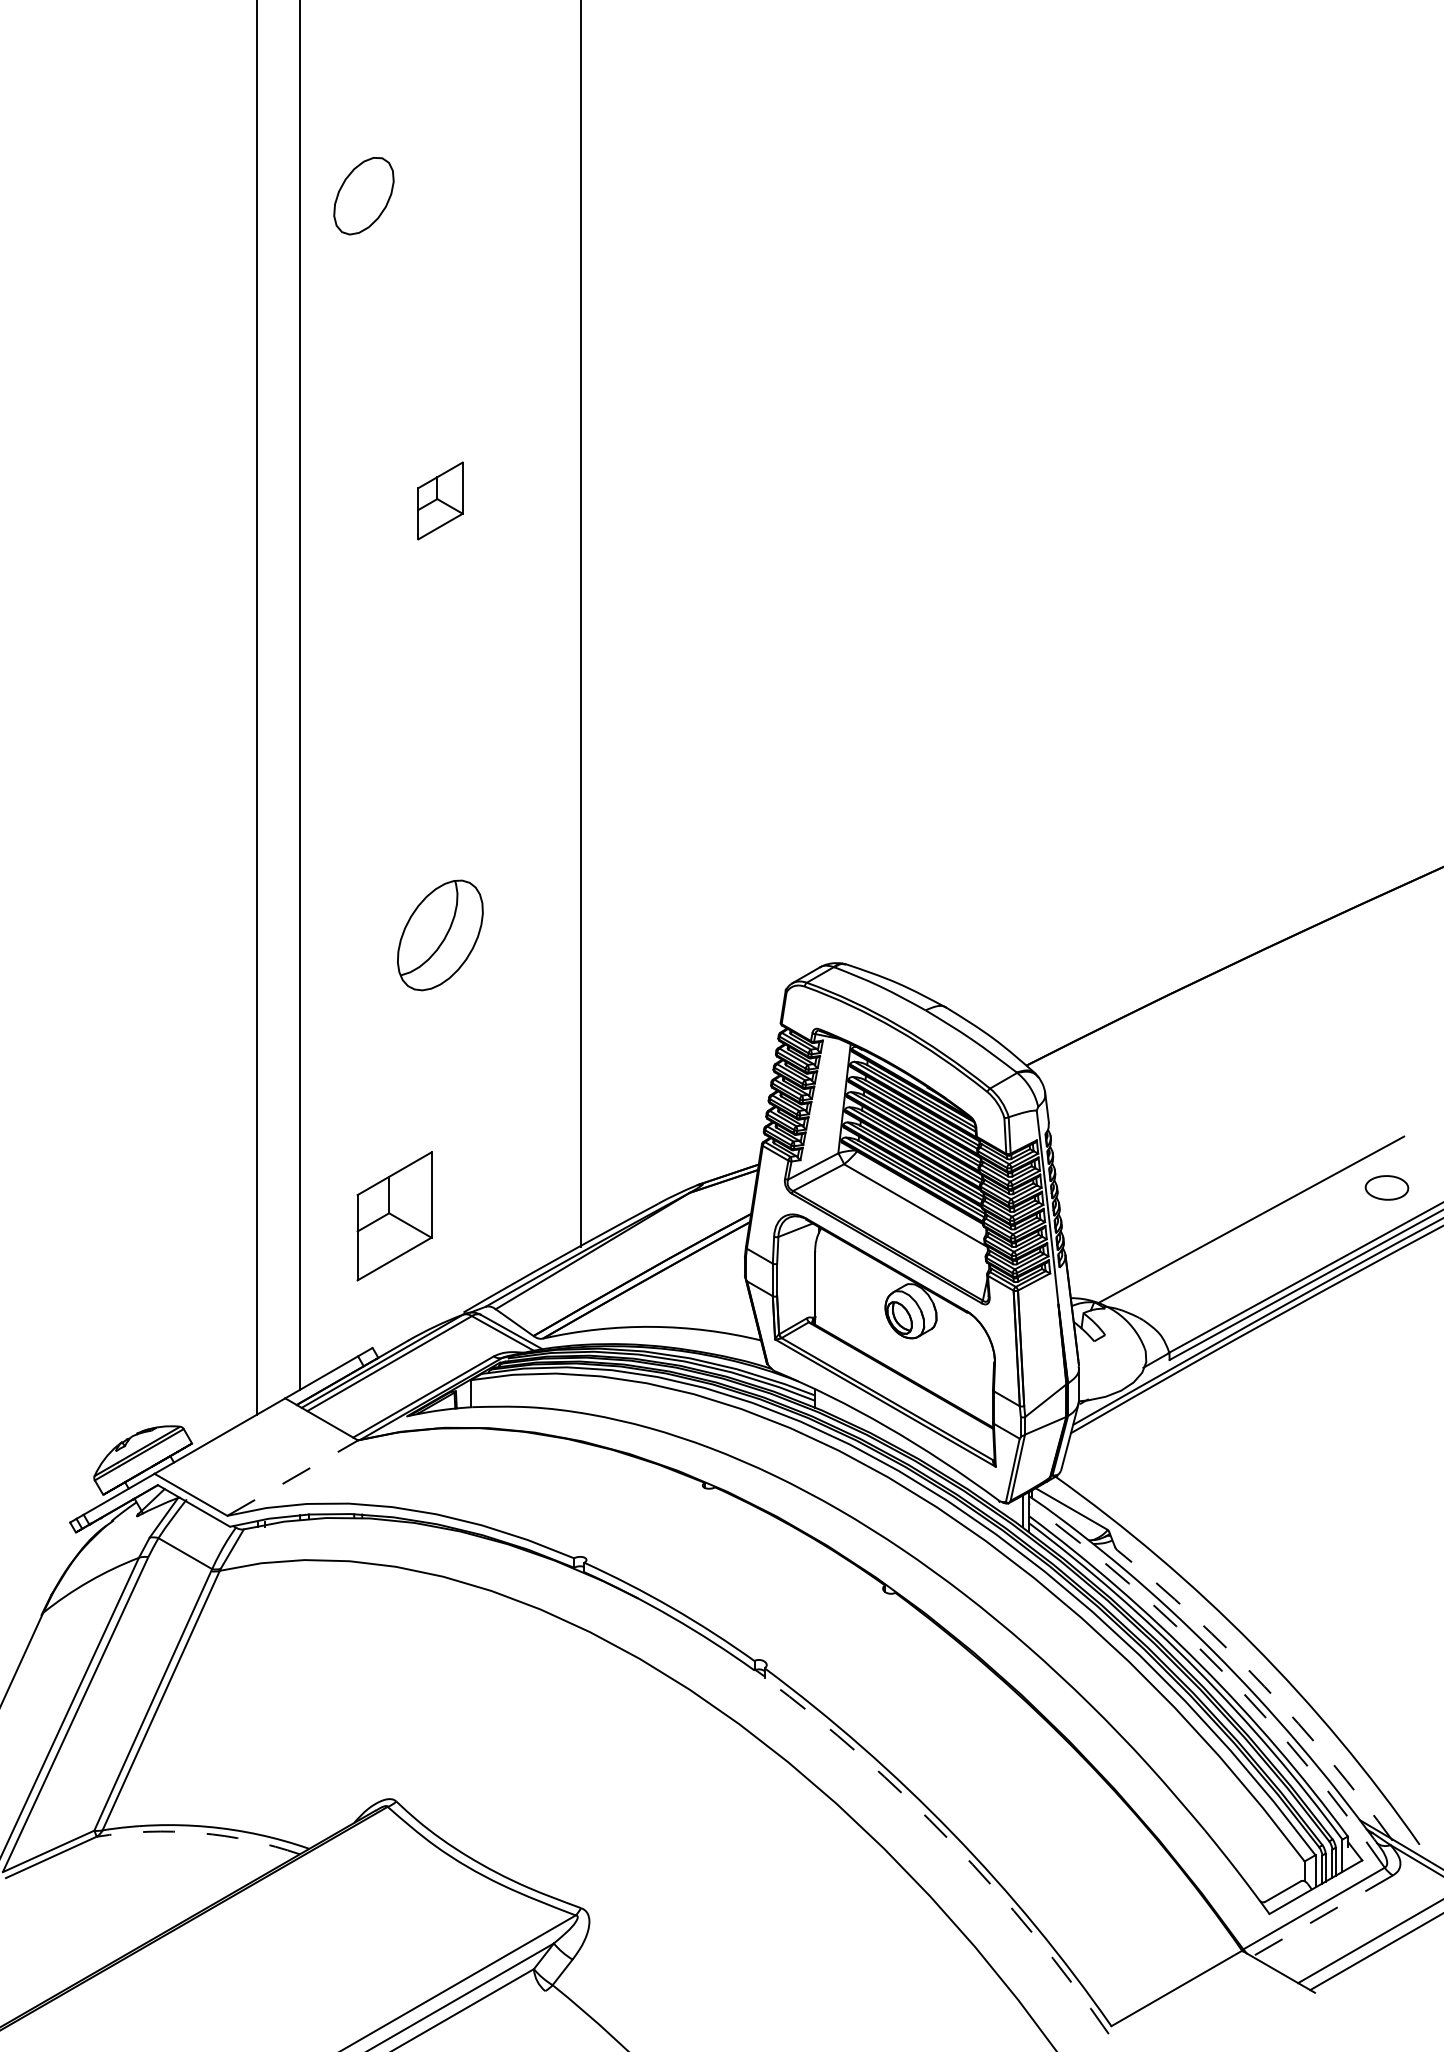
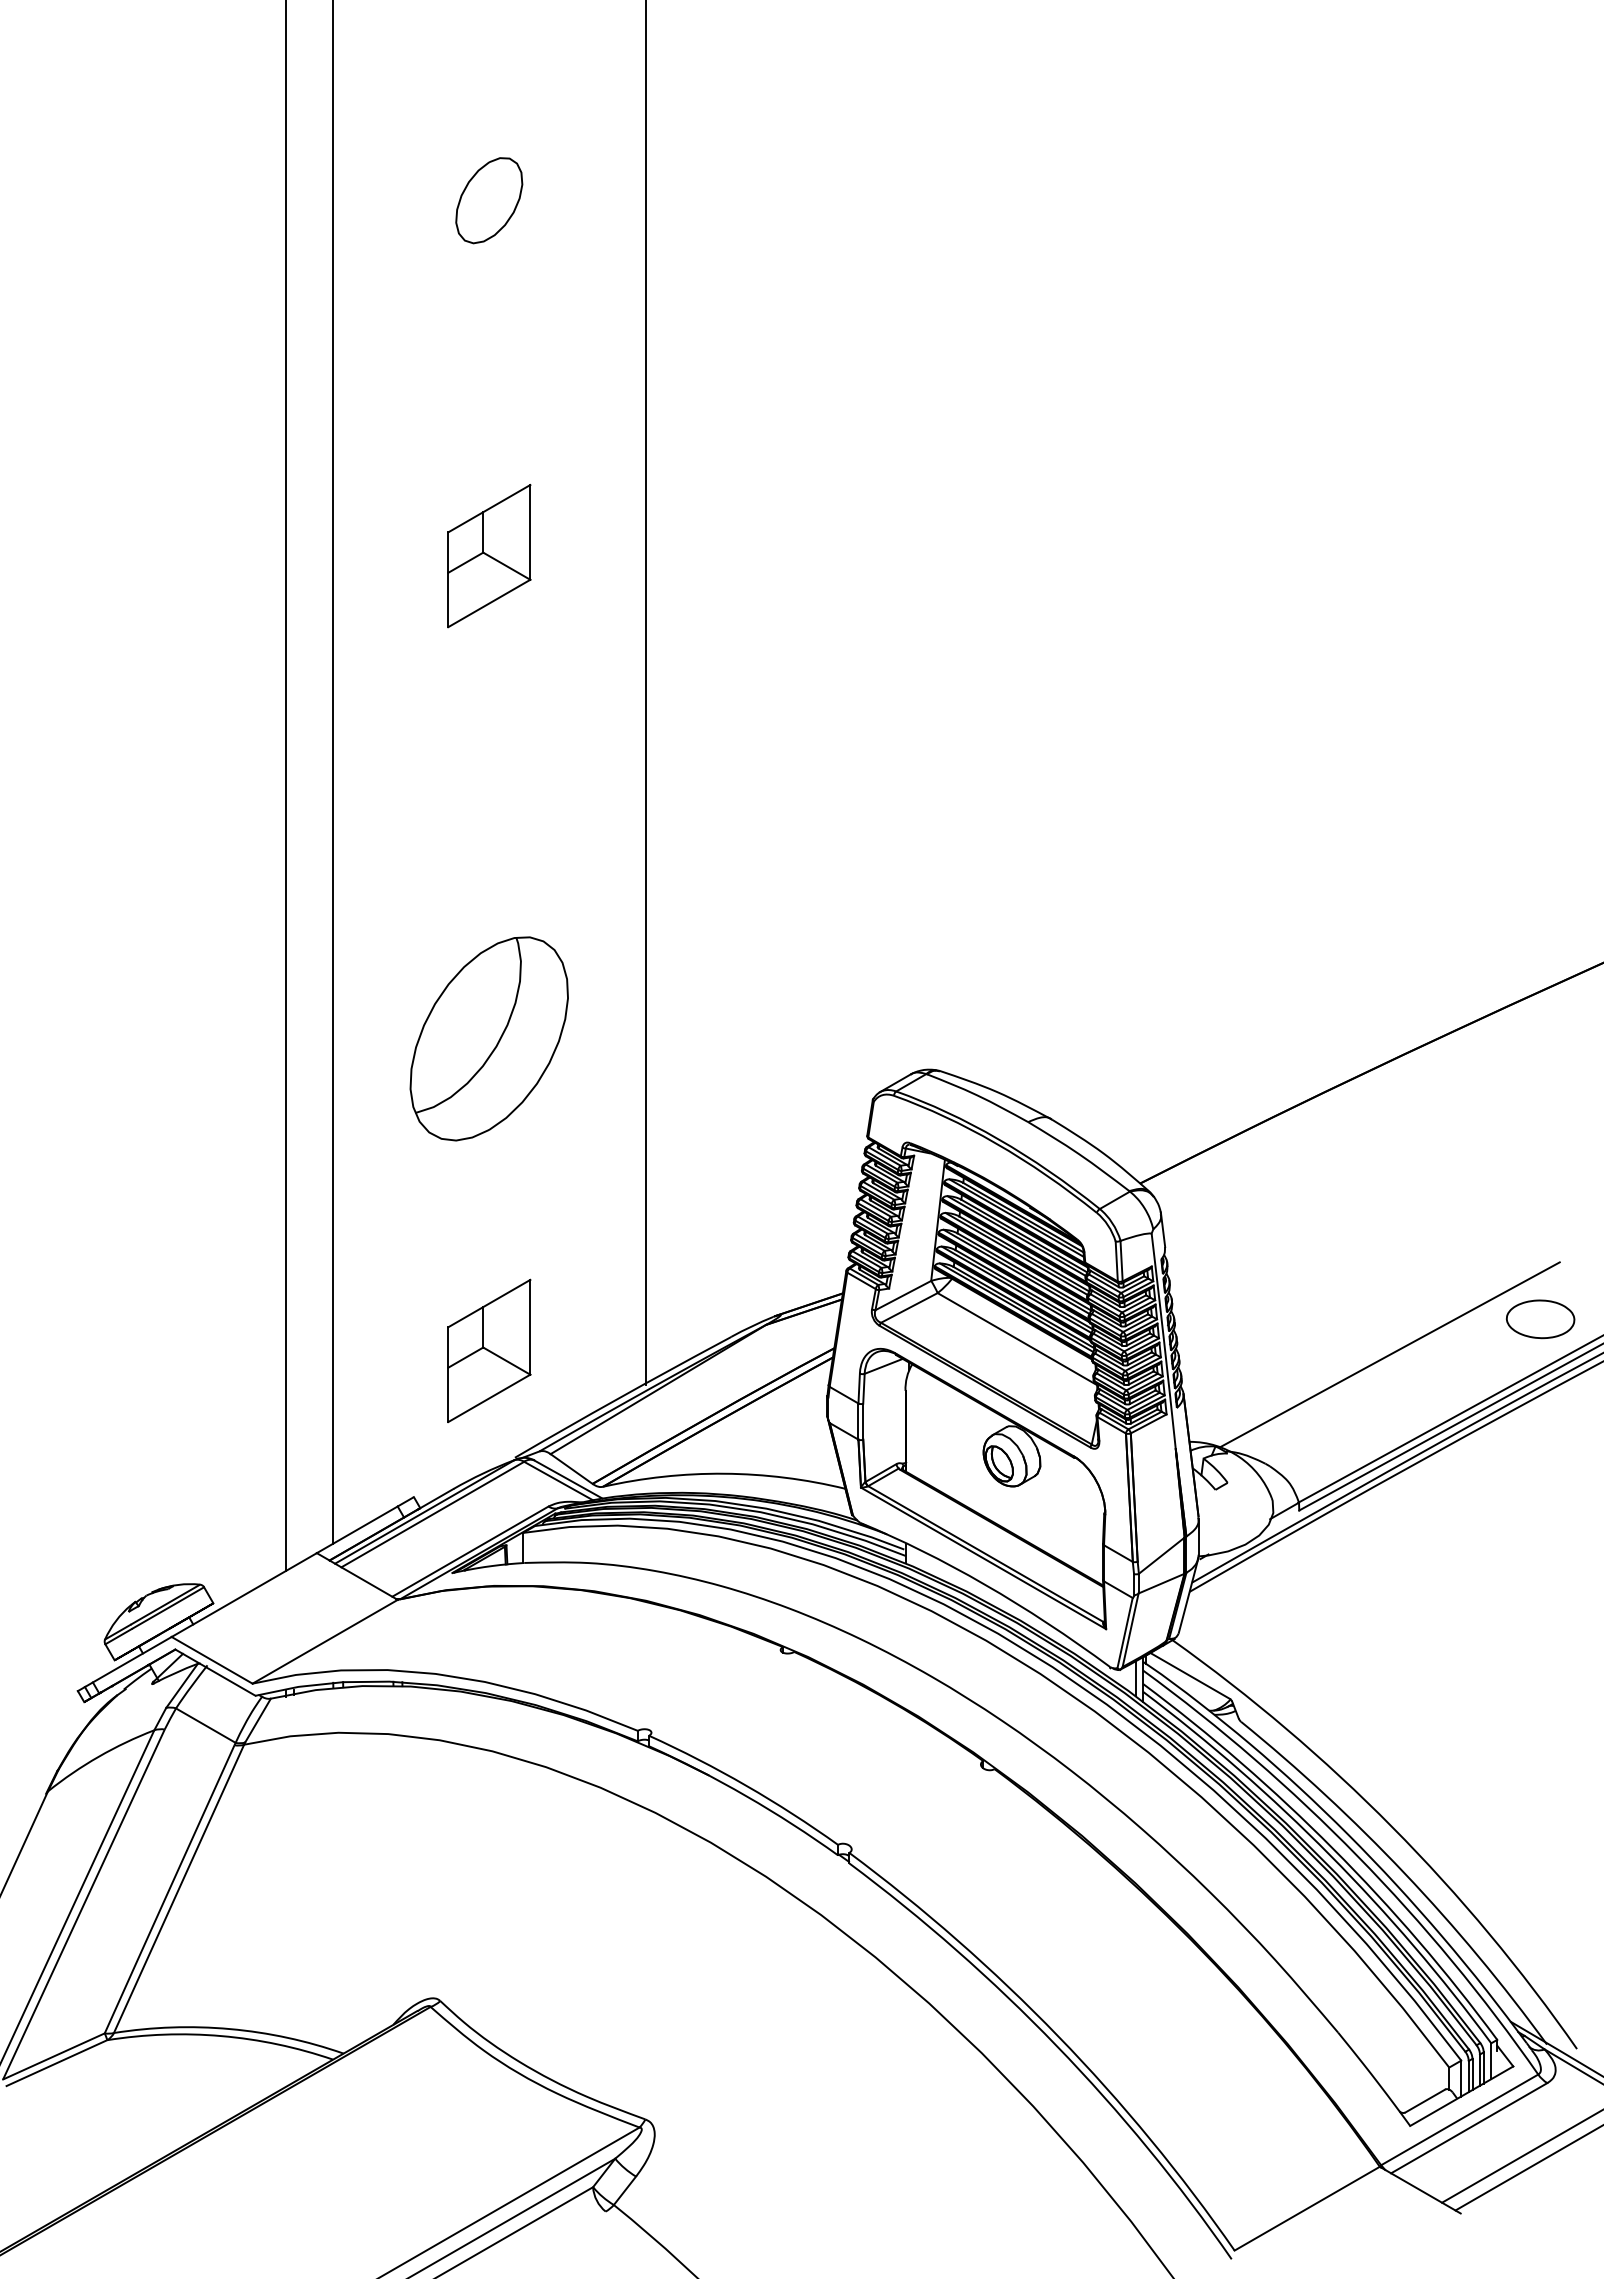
part: (364, 196) -> (489, 200), moved
part: (440, 501) -> (489, 556), size x1.67
part: (439, 935) -> (488, 1038), size x1.67
part: (1386, 1188) -> (1540, 1319), size x1.43
part: (394, 1215) -> (489, 1350), moved
line: (293, 1477) -> (325, 1641), dashed -> solid
arc: (1222, 1671) -> (1357, 1856), dashed -> solid
arc: (1264, 1686) -> (1404, 1873), dashed -> solid
arc: (199, 1833) -> (221, 2036), dashed -> solid
arc: (951, 1841) -> (1056, 2045), dashed -> solid
line: (1321, 1916) -> (1468, 2128), dashed -> solid

